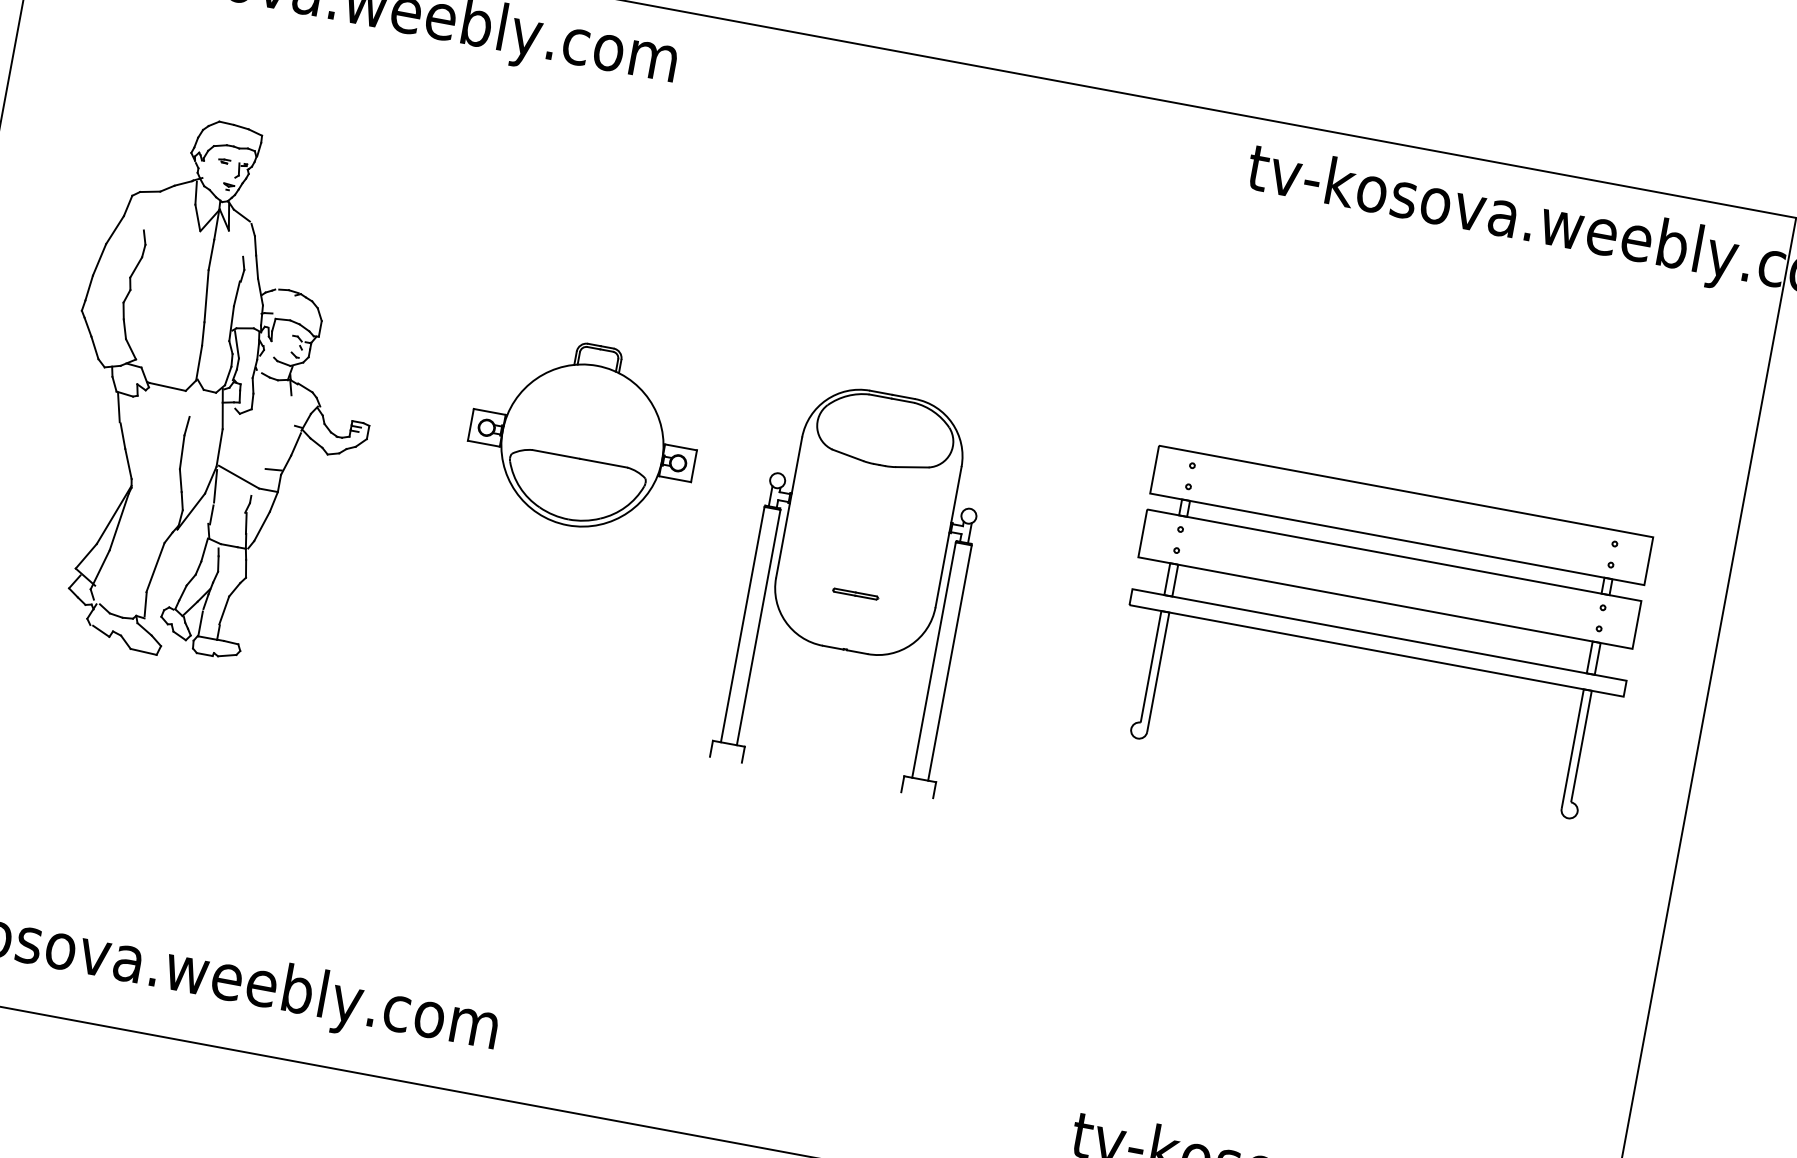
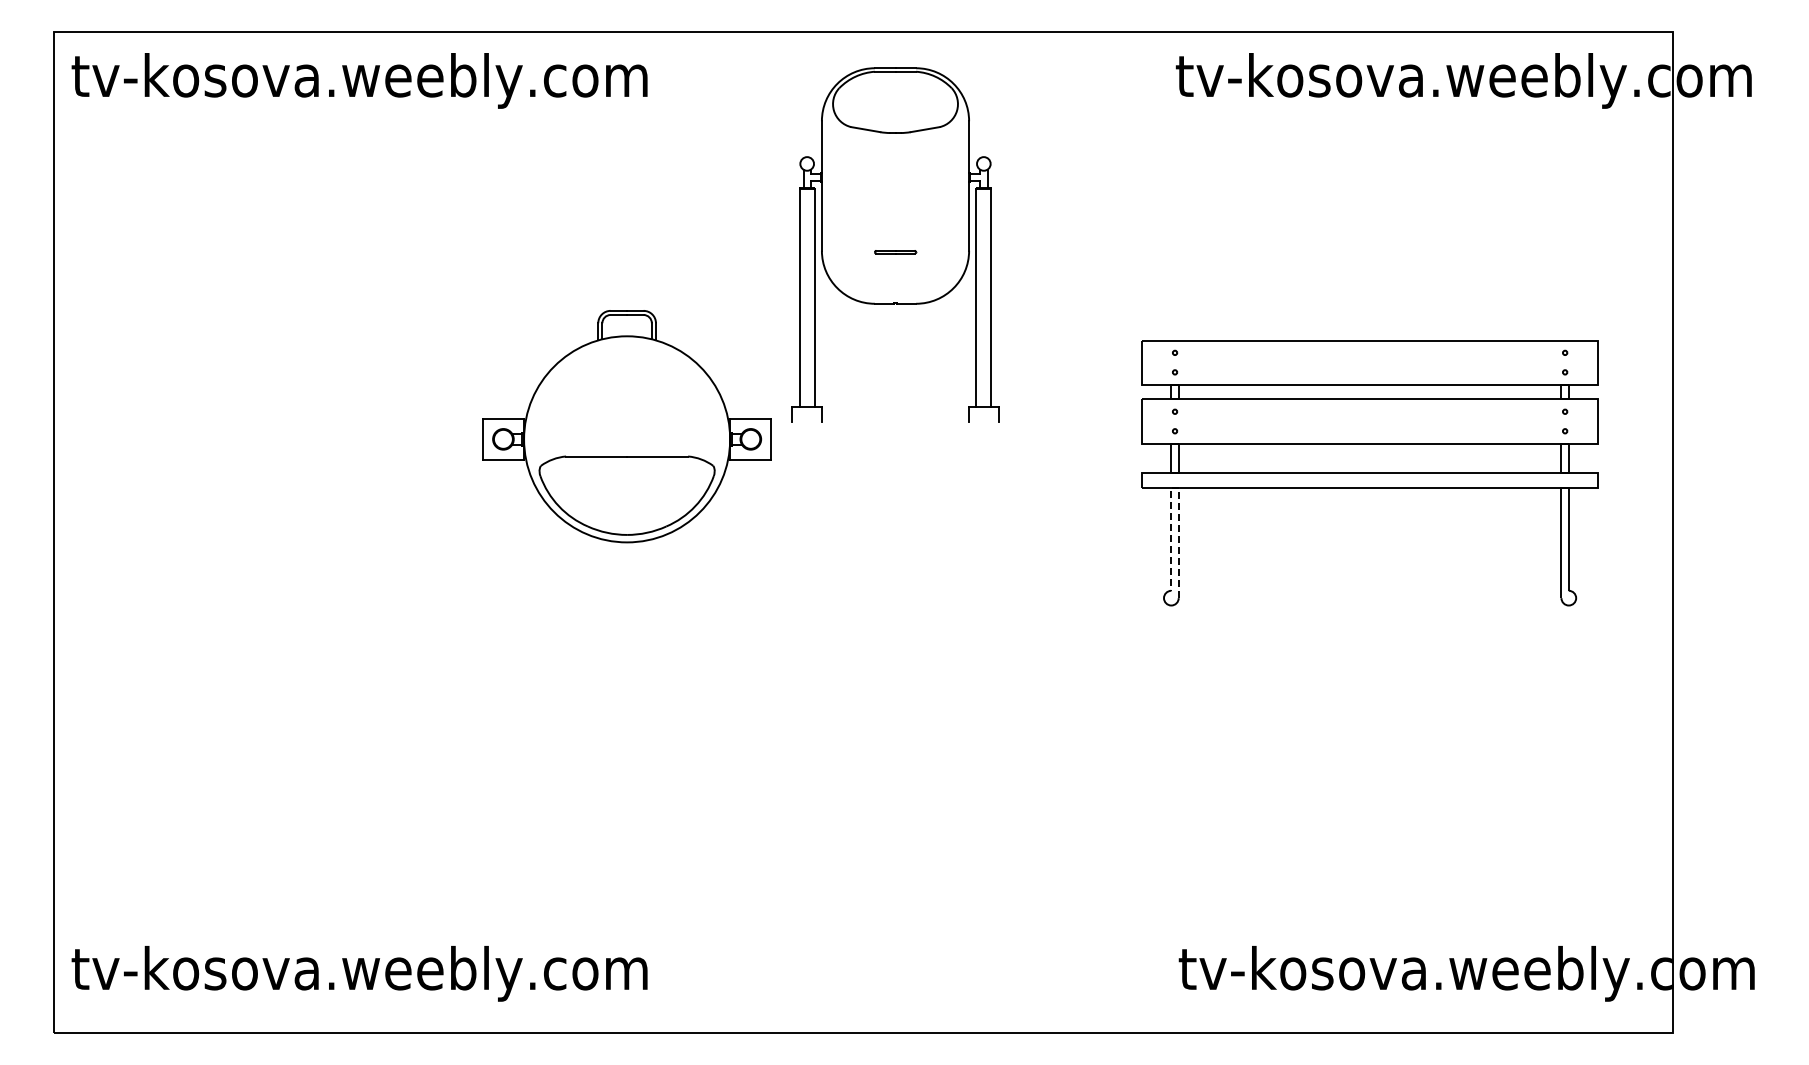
part: (220, 393) -> (295, 449), removed
part: (583, 435) -> (626, 426), size x1.4
part: (857, 585) -> (895, 244), moved
line: (1168, 611) -> (1177, 487), solid -> dashed

